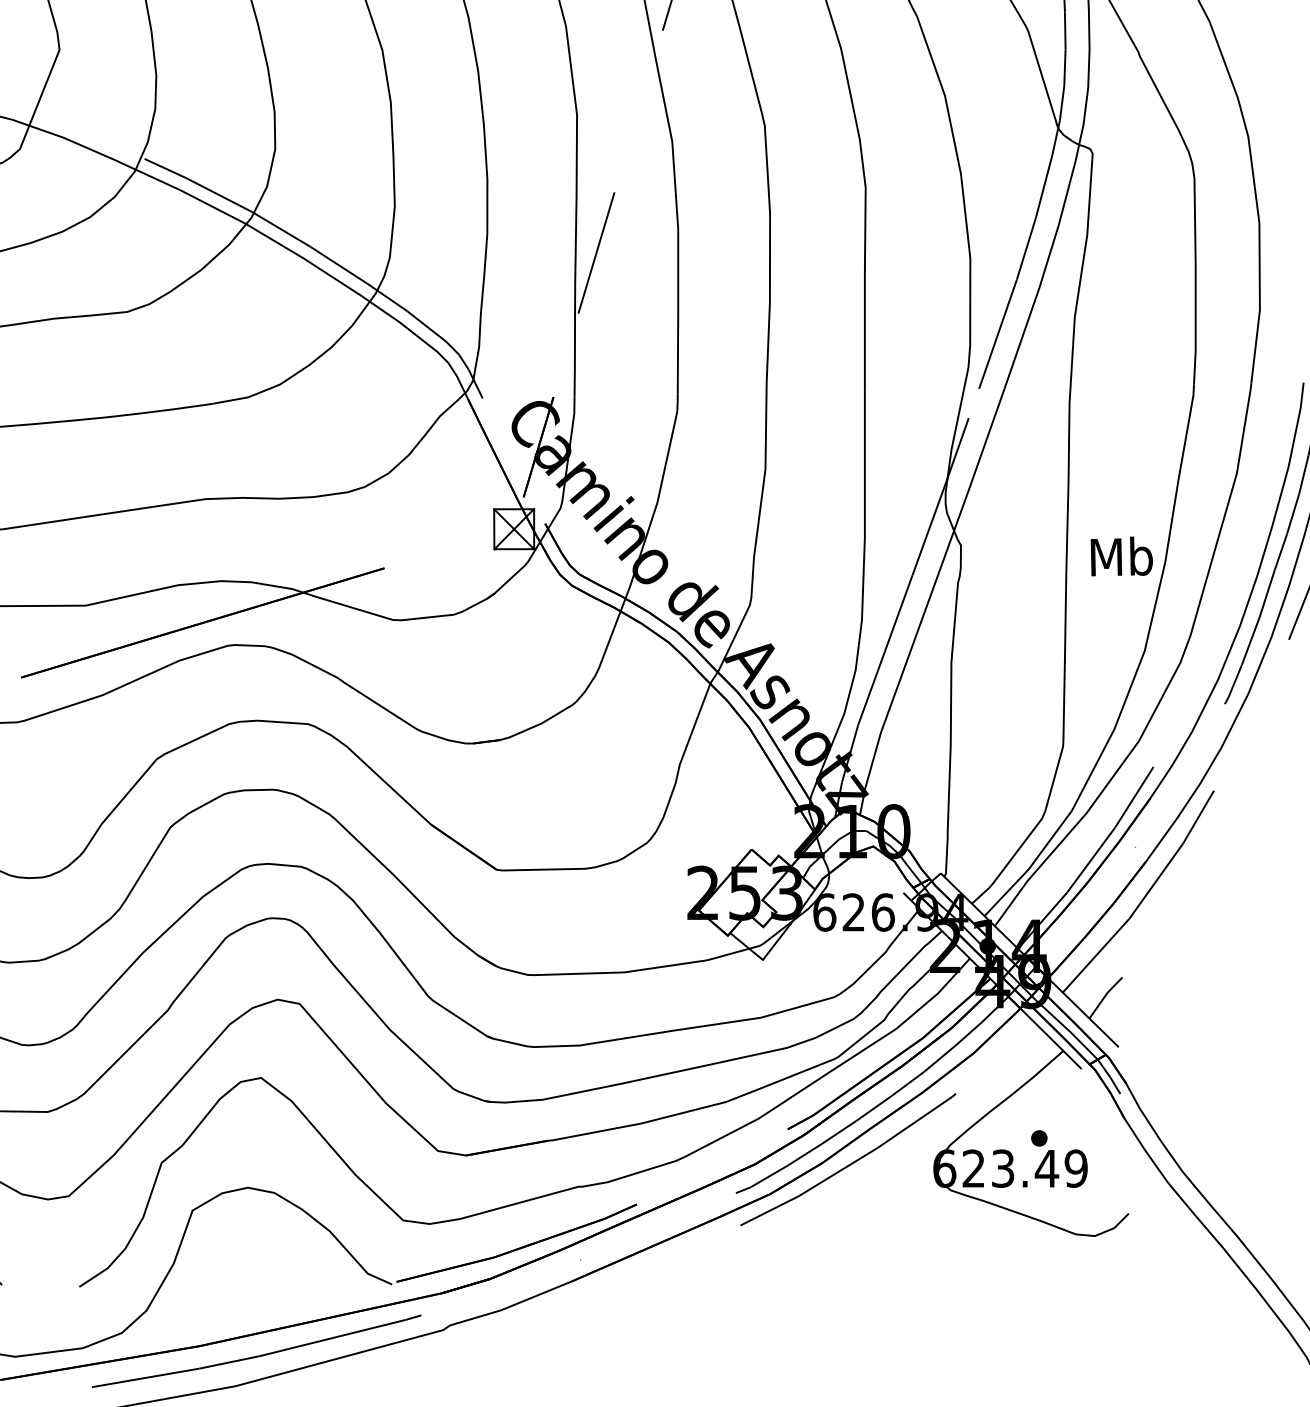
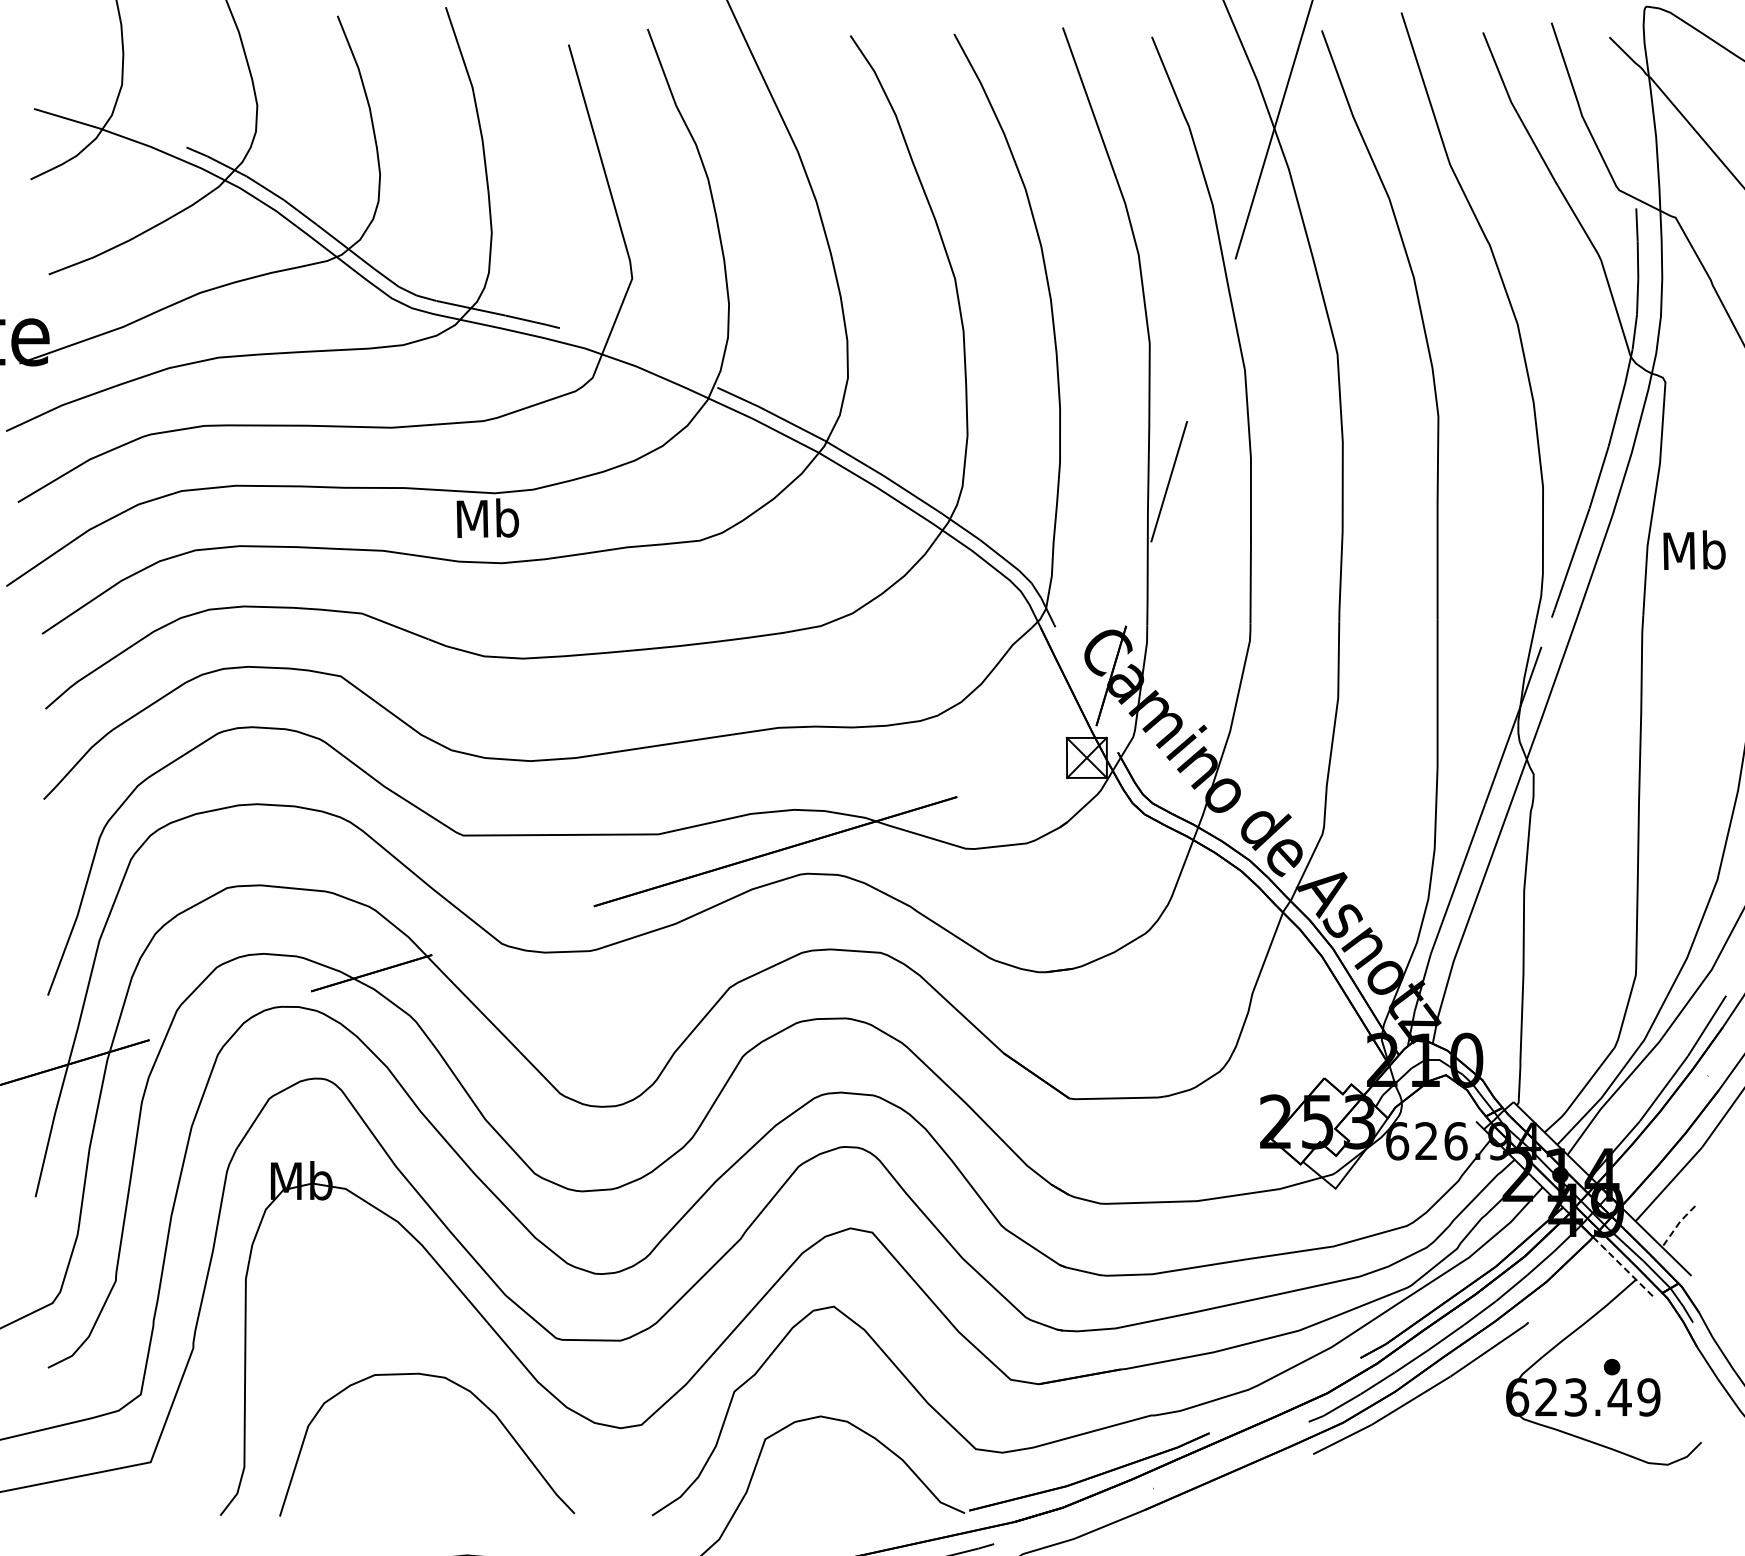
text: (1121, 555) -> (1694, 549), moved
line: (1104, 996) -> (1677, 1225), solid -> dashed
line: (1051, 1038) -> (1624, 1267), solid -> dashed

